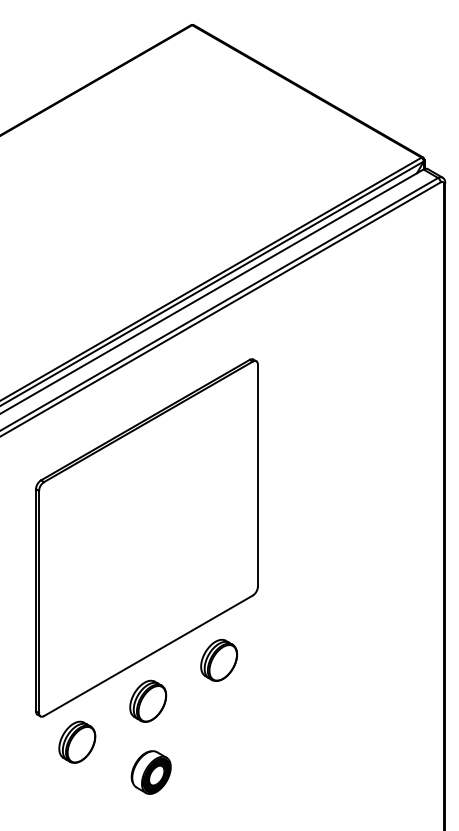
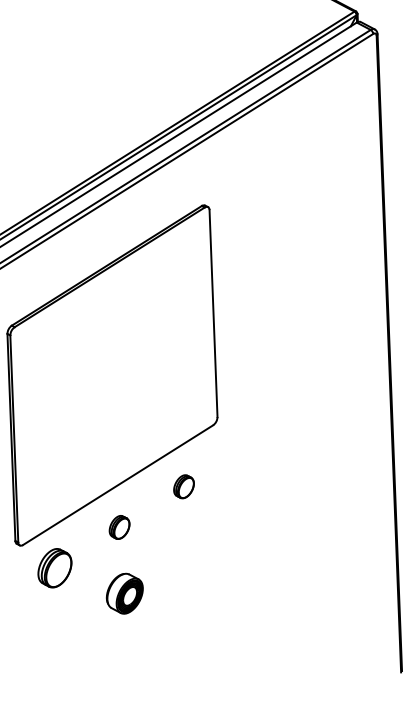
part: (218, 659) -> (183, 486), size x0.6
part: (148, 700) -> (119, 526), size x0.6

